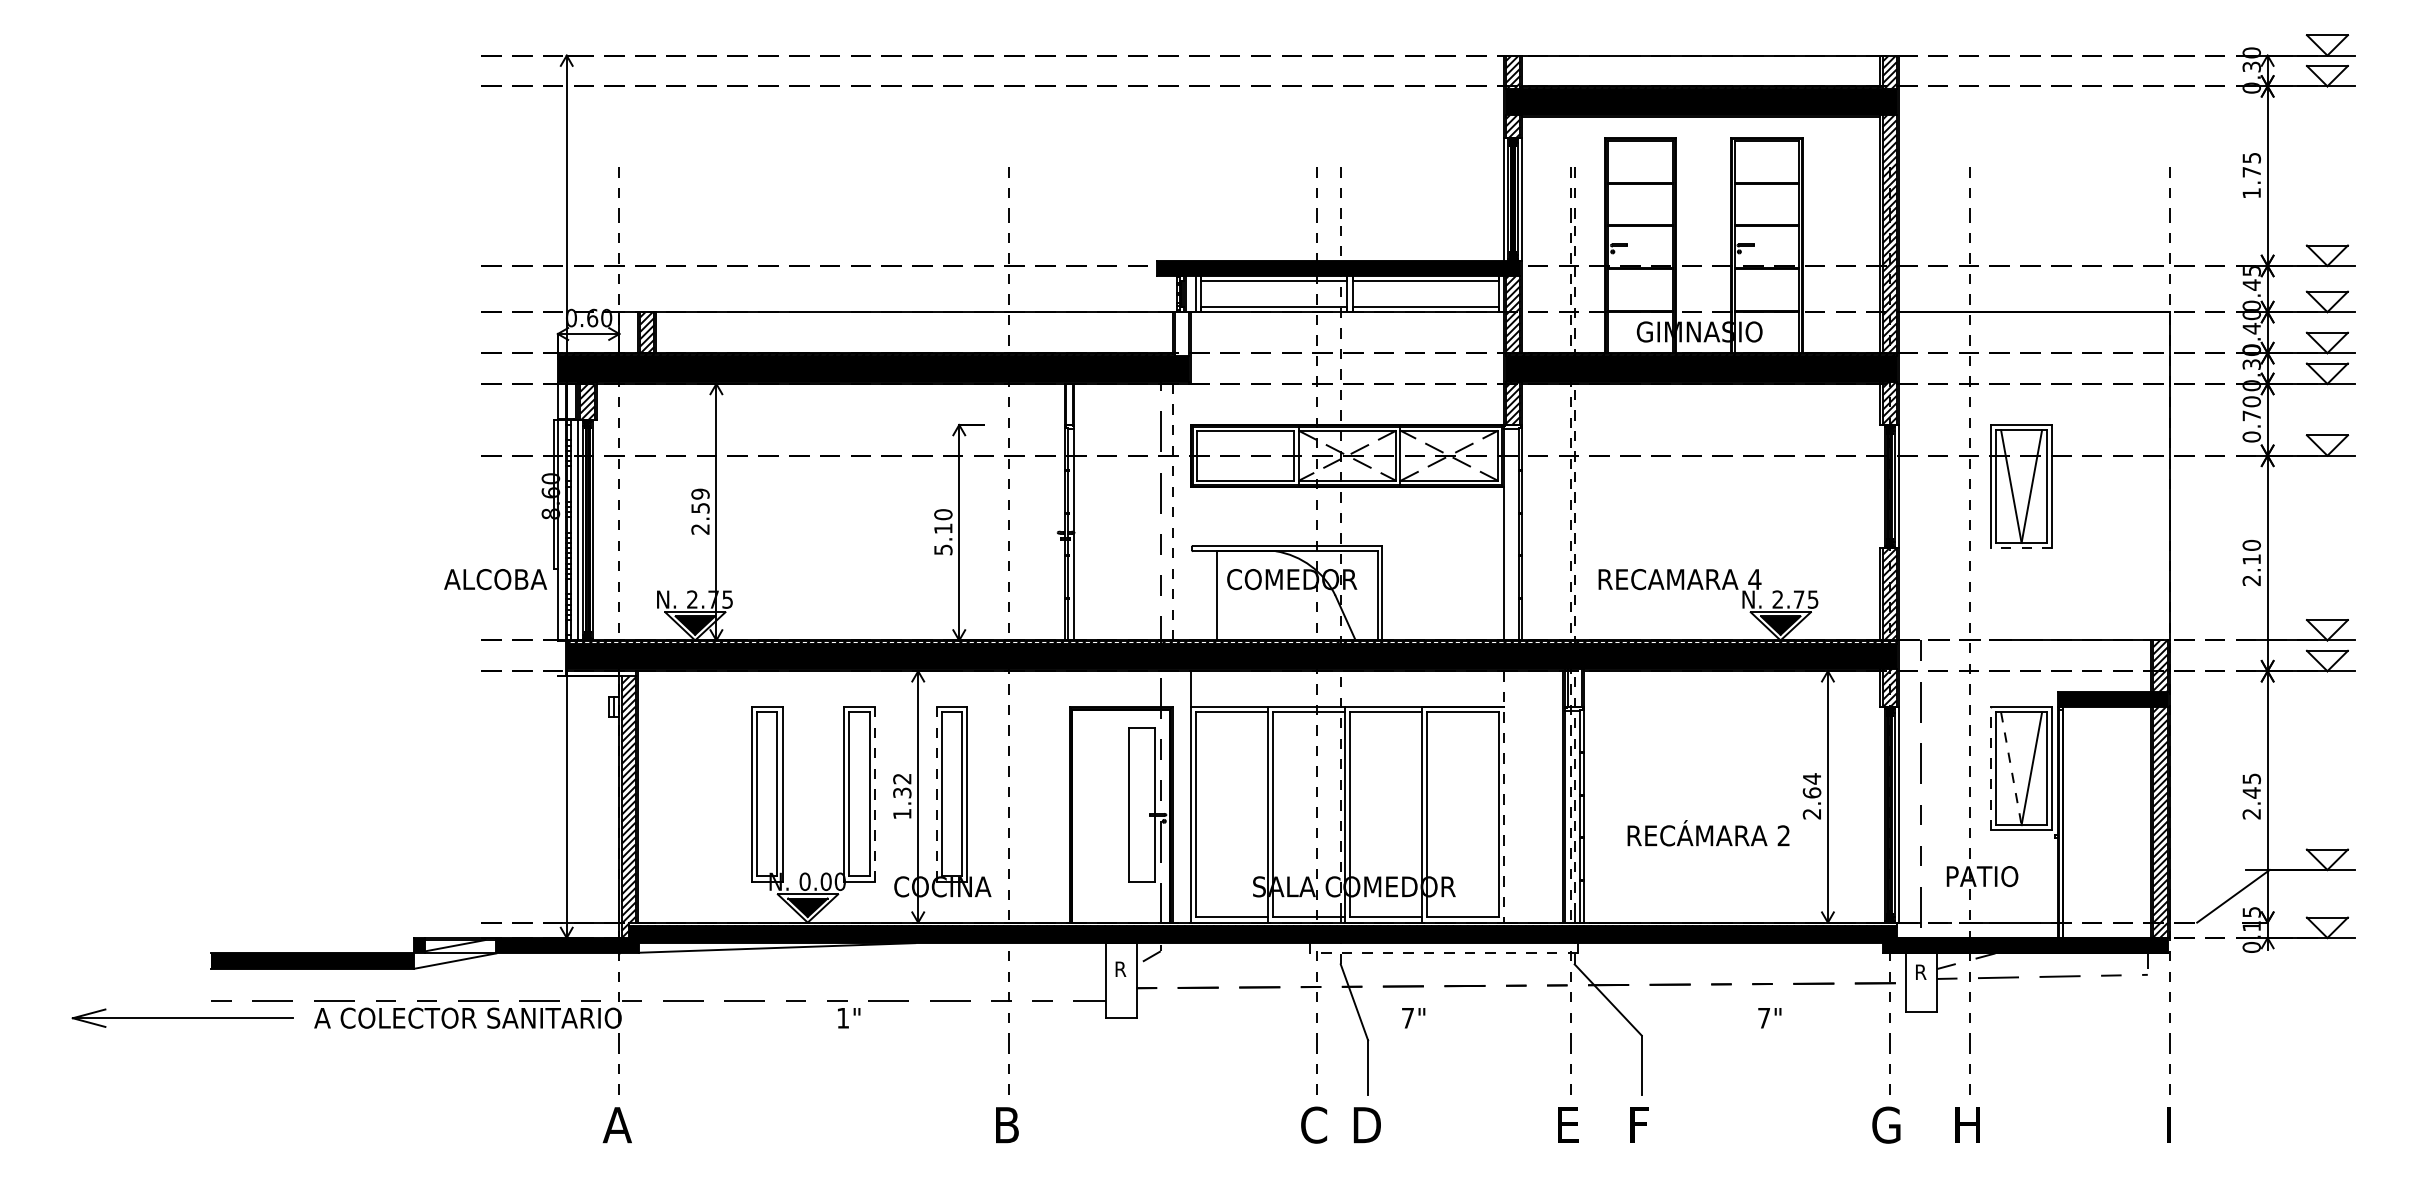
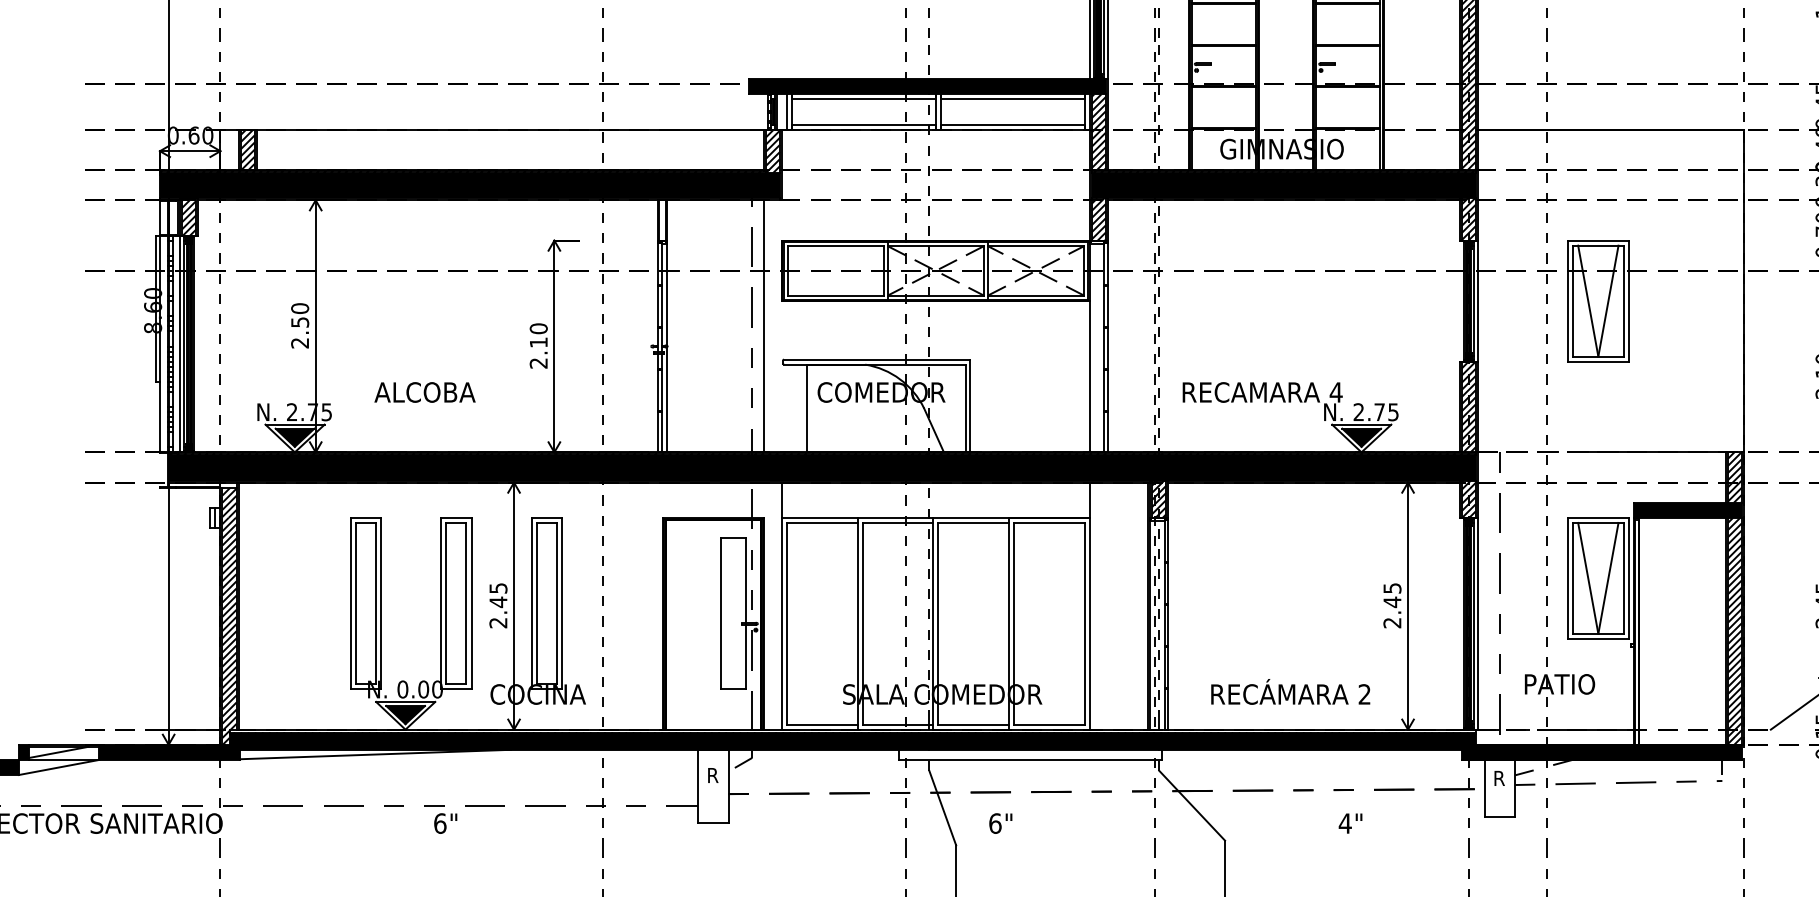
hatch: (1181, 334) -> (772, 151), added
text: (700, 493) -> (300, 307), 2.59 -> 2.50
line: (1172, 511) -> (763, 325), dashed -> solid
line: (2021, 548) -> (1598, 362), dashed -> solid
text: (943, 549) -> (538, 362), 5.10 -> 2.10
text: (495, 579) -> (424, 392), moved
hatch: (1574, 688) -> (1158, 499), added
line: (1990, 768) -> (1567, 578), dashed -> solid
line: (2011, 769) -> (1588, 579), dashed -> solid
text: (1811, 785) -> (1391, 594), 2.64 -> 2.45
line: (936, 793) -> (532, 602), dashed -> solid
line: (874, 794) -> (471, 603), dashed -> solid
text: (902, 796) -> (498, 605), 1.32 -> 2.45
line: (1503, 796) -> (1089, 605), dashed -> solid
text: (1708, 833) -> (1290, 692), moved
line: (1443, 953) -> (1030, 759), dashed -> solid
text: (843, 1017) -> (440, 822), 1" -> 6"
text: (1407, 1017) -> (994, 822), 7" -> 6"
text: (1763, 1018) -> (1344, 823), 7" -> 4"

